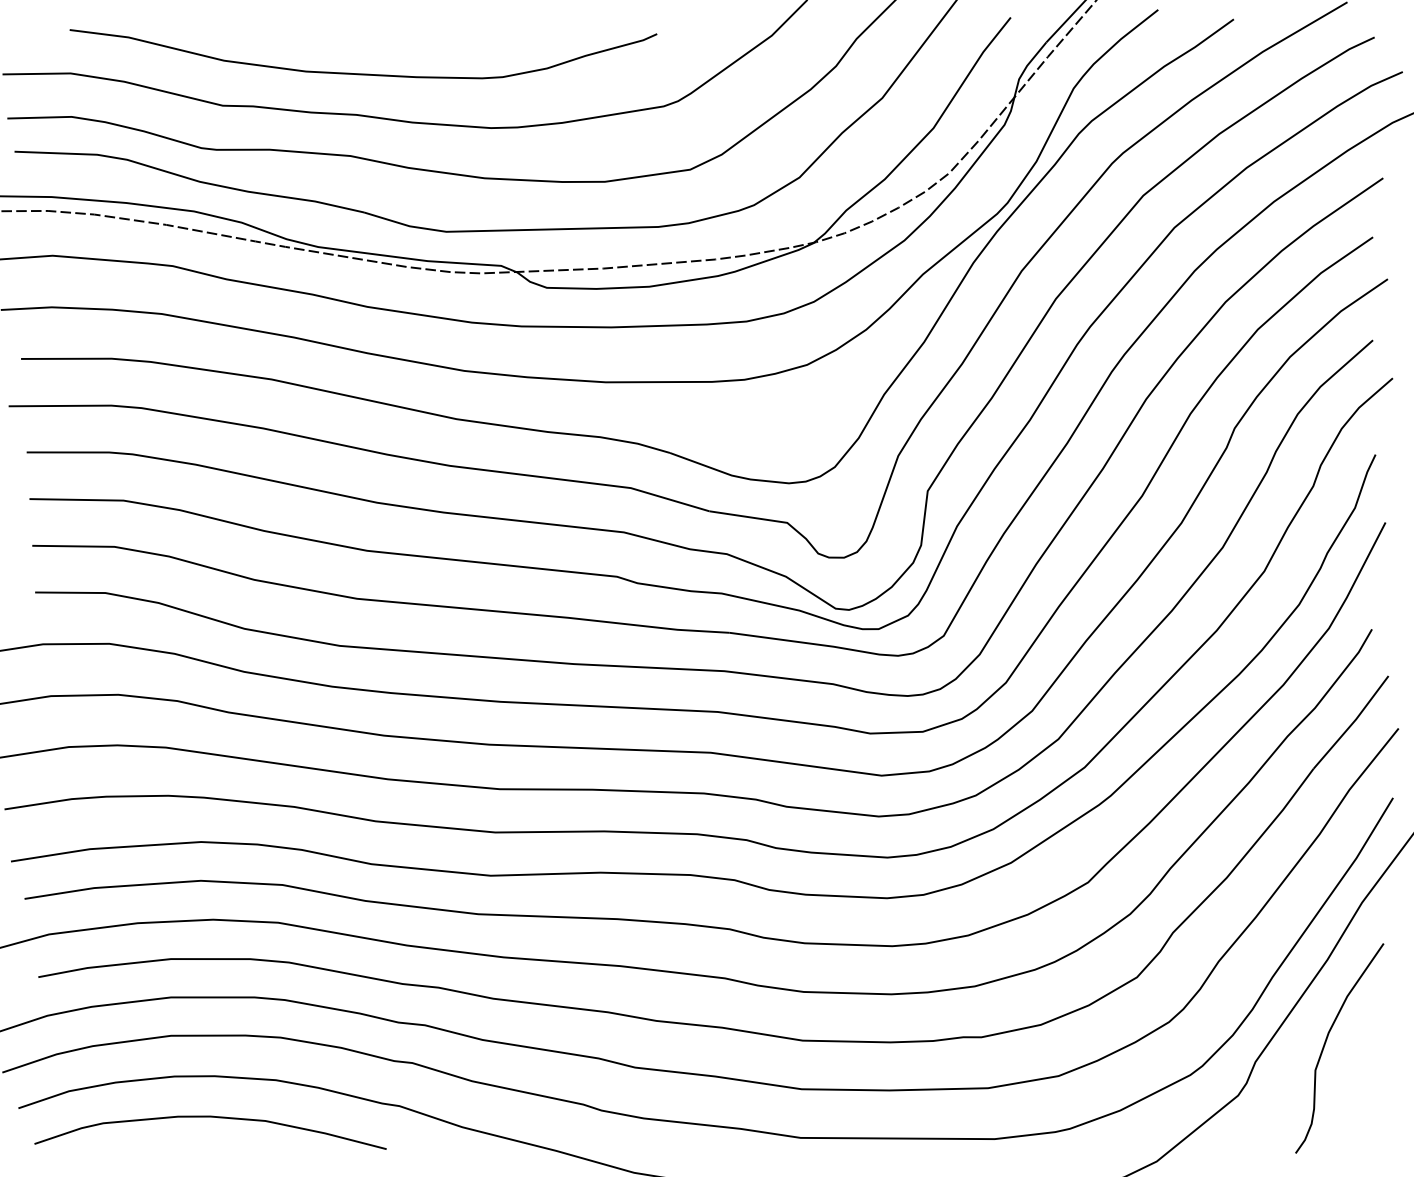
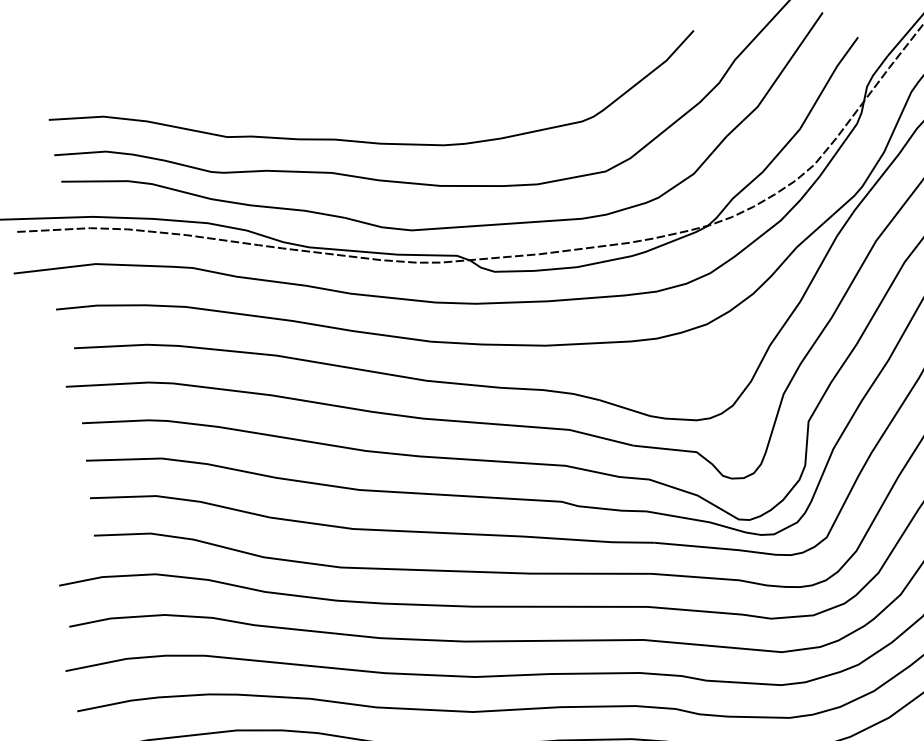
curve: (363, 73) -> (339, 106), removed

